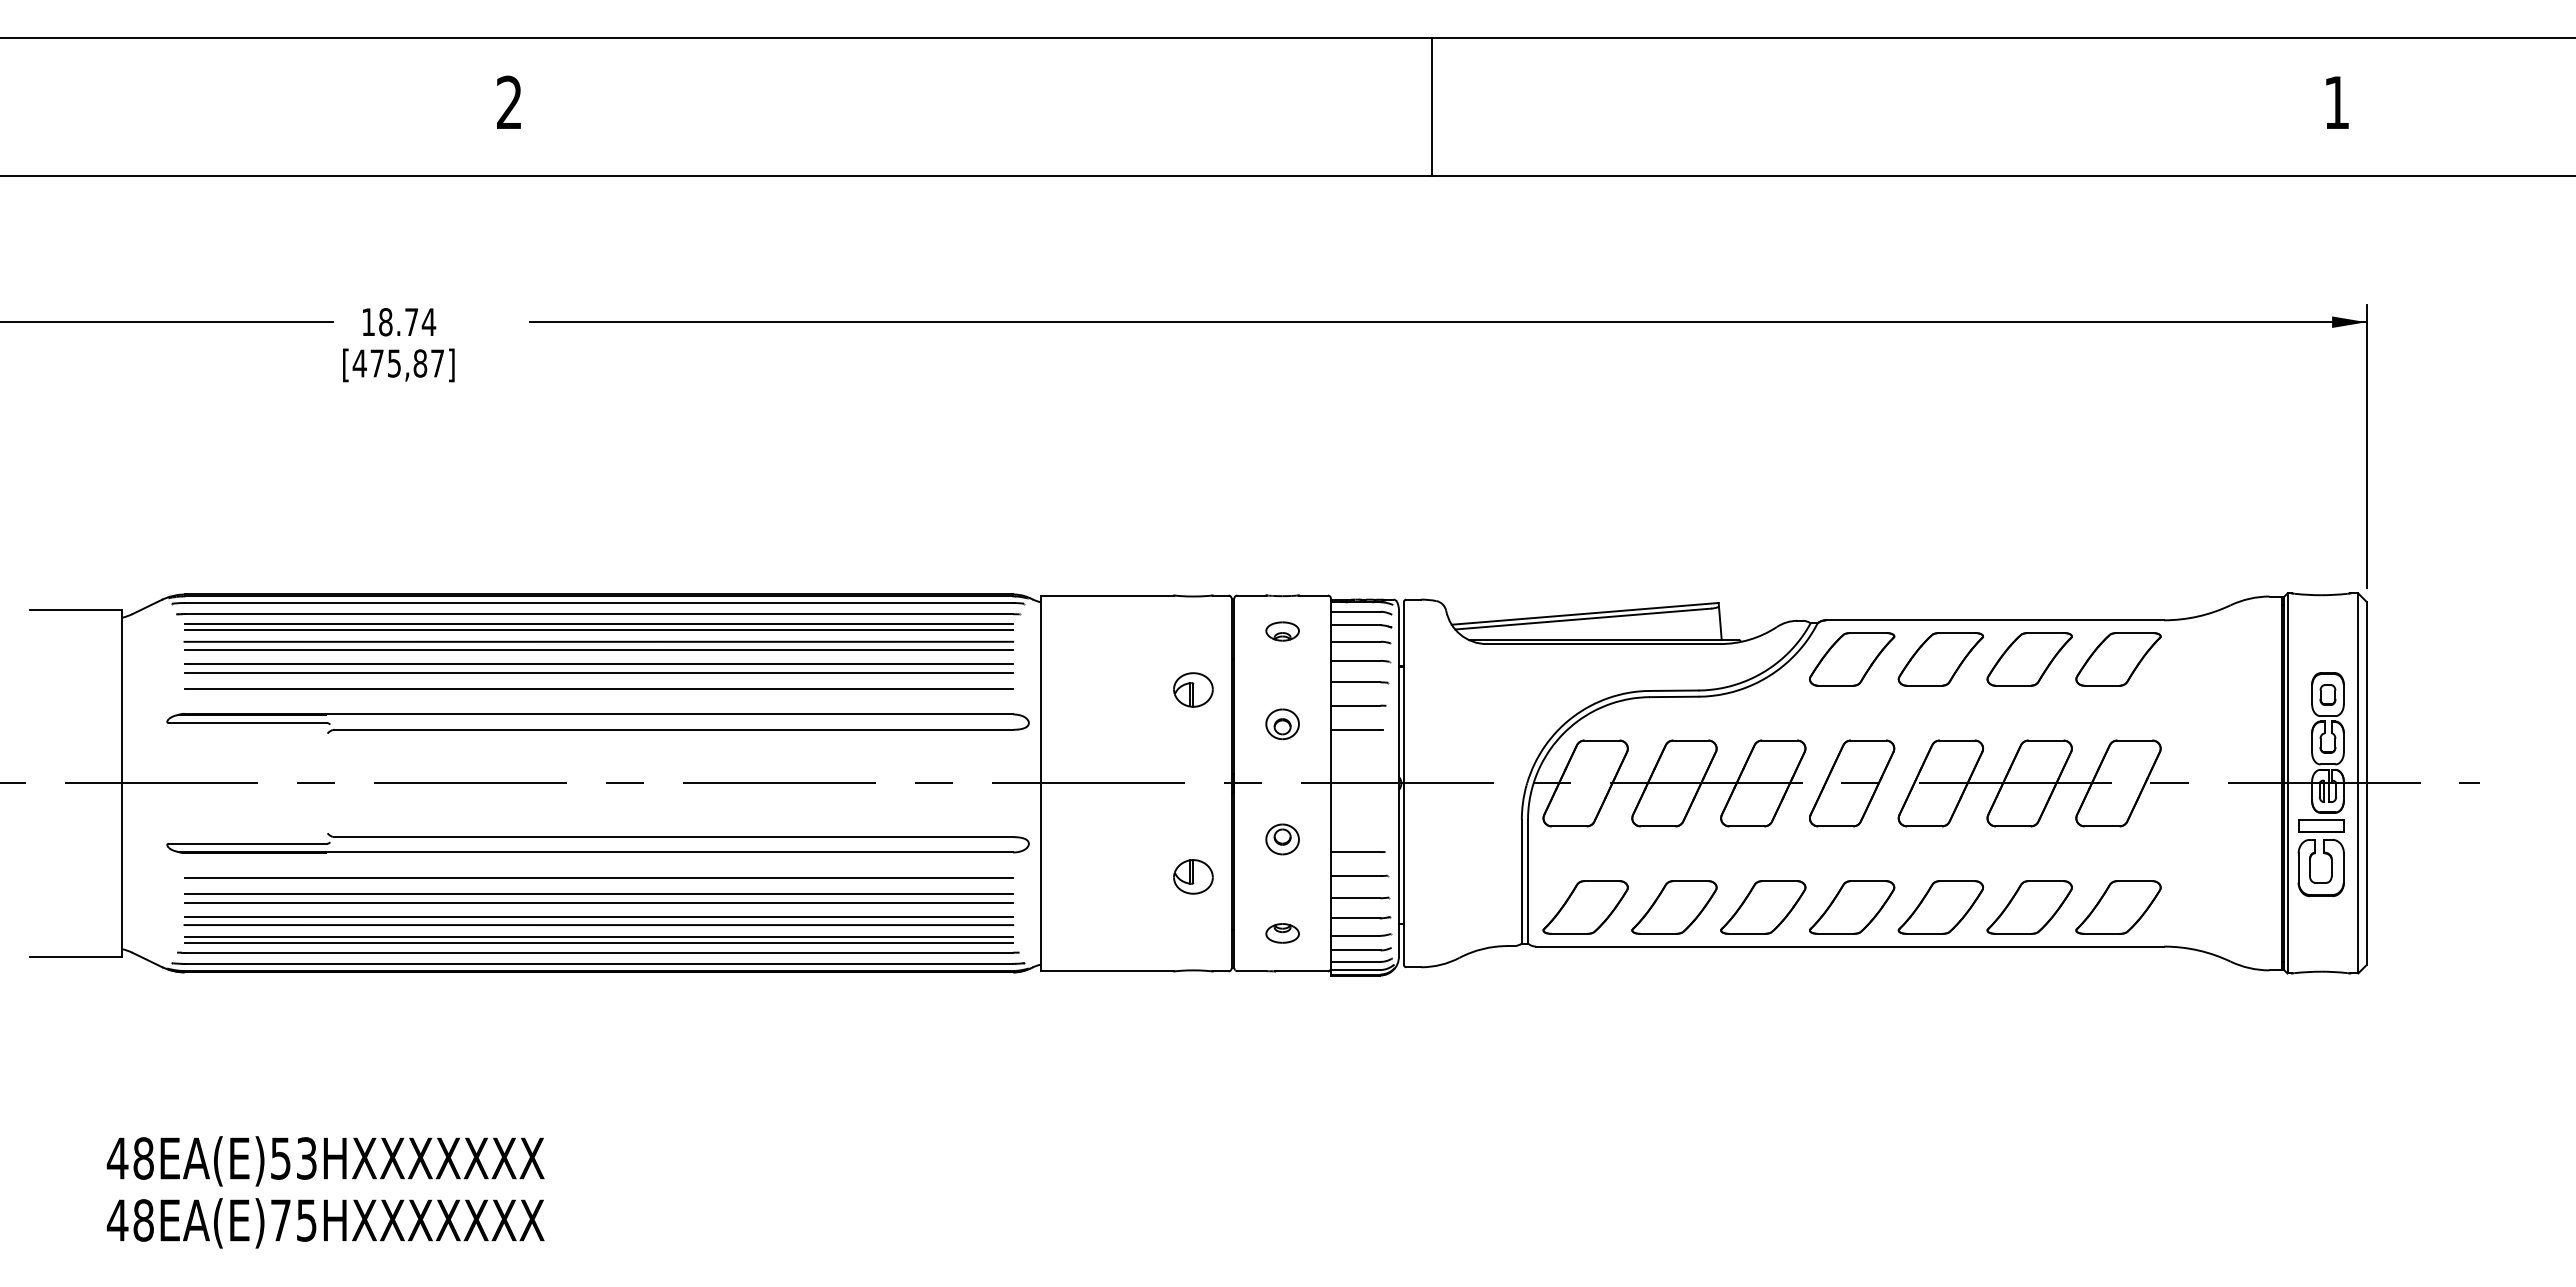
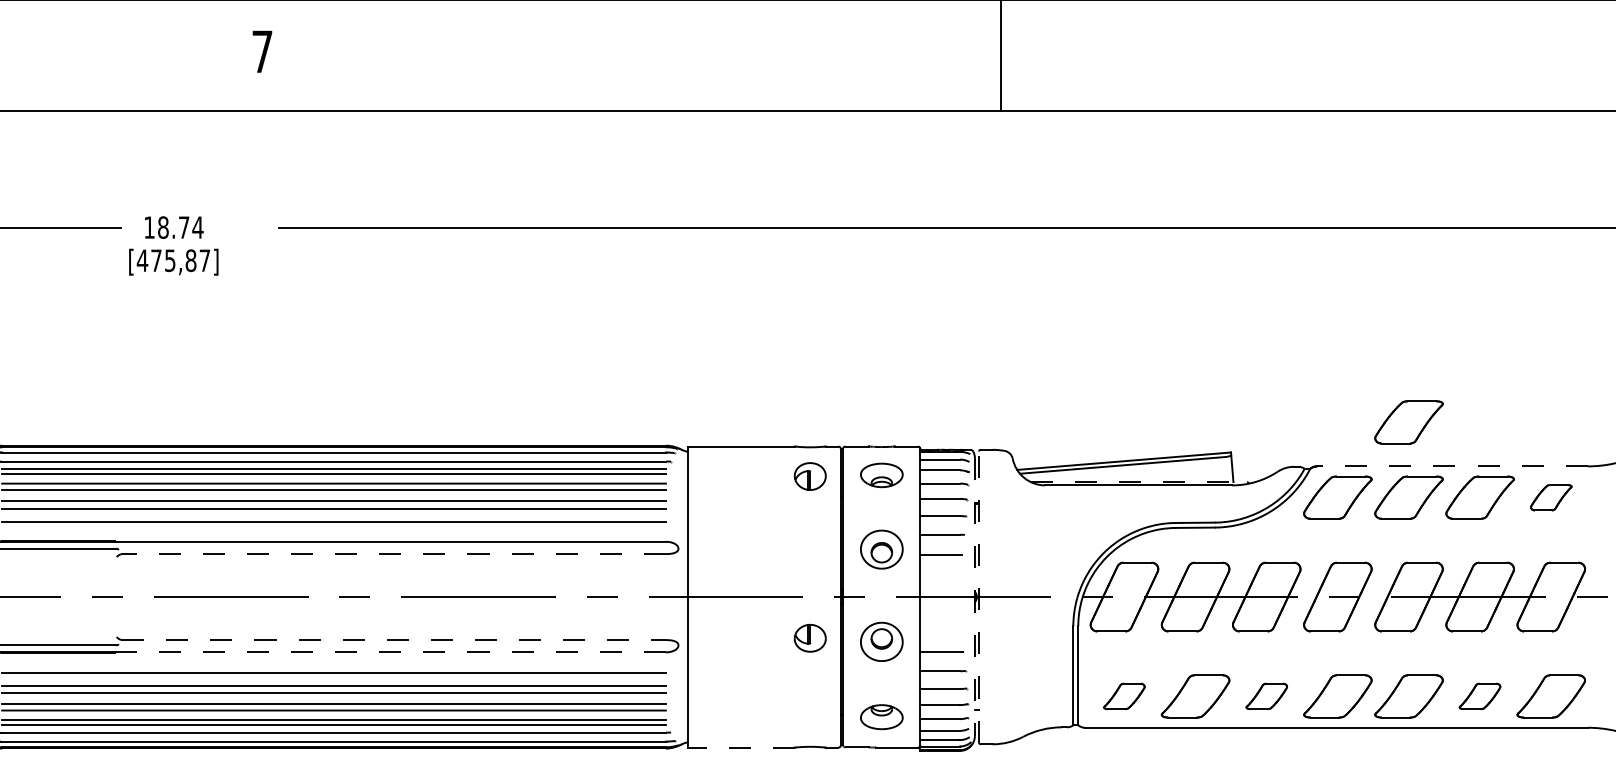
text: (509, 101) -> (262, 50), 2 -> 7
part: (1940, 565) -> (1408, 422), added
line: (1994, 620) -> (1451, 466), solid -> dashed
part: (1282, 631) -> (881, 475), size x1.6
line: (1603, 639) -> (1138, 481), solid -> dashed
part: (2118, 659) -> (1551, 497), size x0.6
part: (1193, 689) -> (810, 476), moved
part: (1282, 724) -> (881, 549), size x1.6
line: (673, 729) -> (393, 553), solid -> dashed
line: (1398, 783) -> (974, 597), solid -> dashed
line: (1404, 783) -> (979, 597), solid -> dashed
line: (673, 837) -> (393, 640), solid -> dashed
part: (1282, 839) -> (881, 641), size x1.6
line: (669, 852) -> (390, 652), solid -> dashed
part: (1193, 876) -> (810, 637), moved
part: (1585, 907) -> (1124, 696), size x0.6
part: (1763, 907) -> (1266, 696), size x0.6
part: (2029, 907) -> (1479, 696), size x0.6
part: (1282, 933) -> (881, 717), size x1.6
line: (1107, 971) -> (741, 747), solid -> dashed

